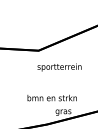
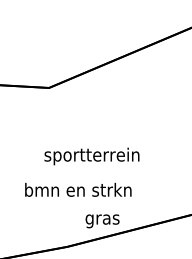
text: (59, 67) -> (91, 156), moved

